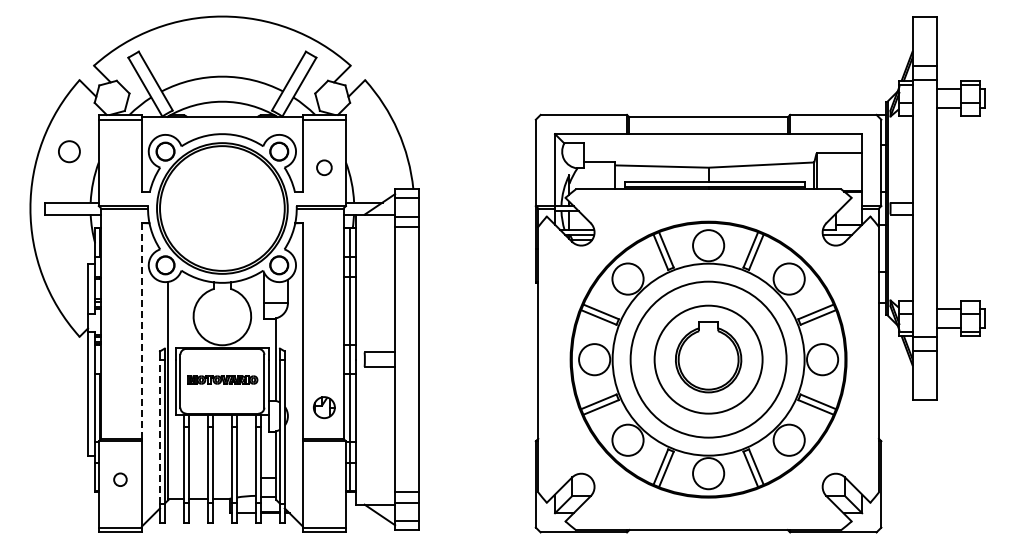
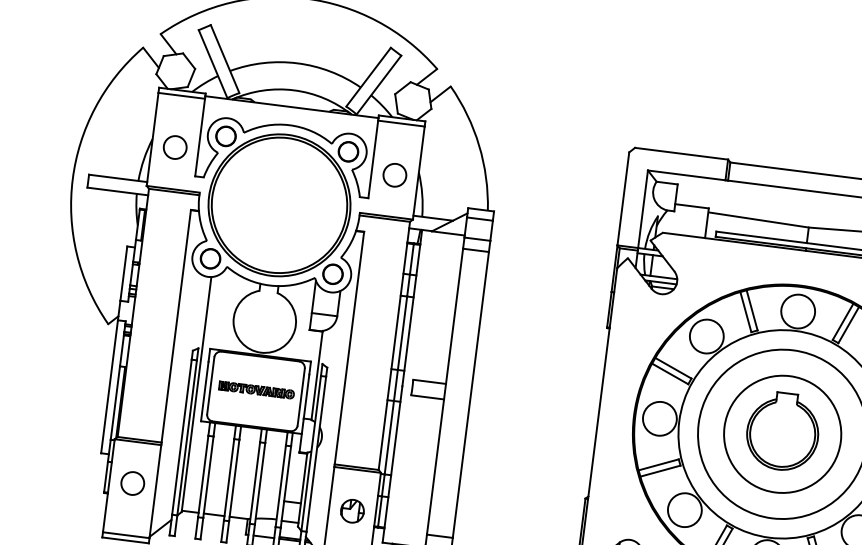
circle: (69, 151) -> (175, 147), moved
circle: (324, 167) -> (395, 175), size x1.43
line: (142, 330) -> (176, 325), dashed -> solid
part: (324, 407) -> (352, 511), moved
line: (160, 431) -> (182, 437), dashed -> solid
circle: (120, 479) -> (132, 483), size x1.67

